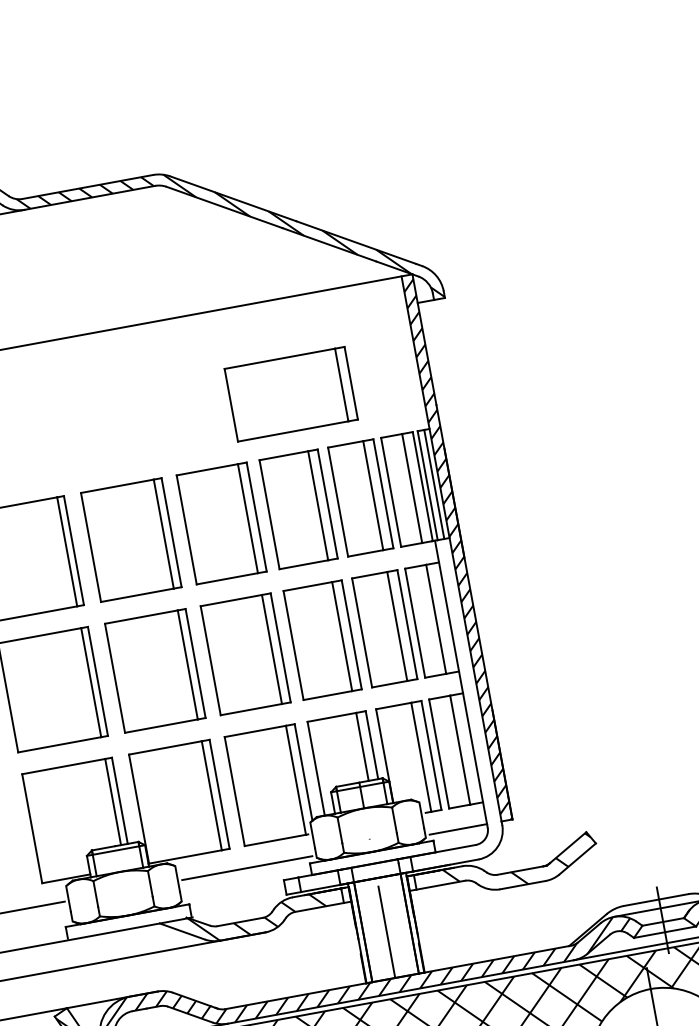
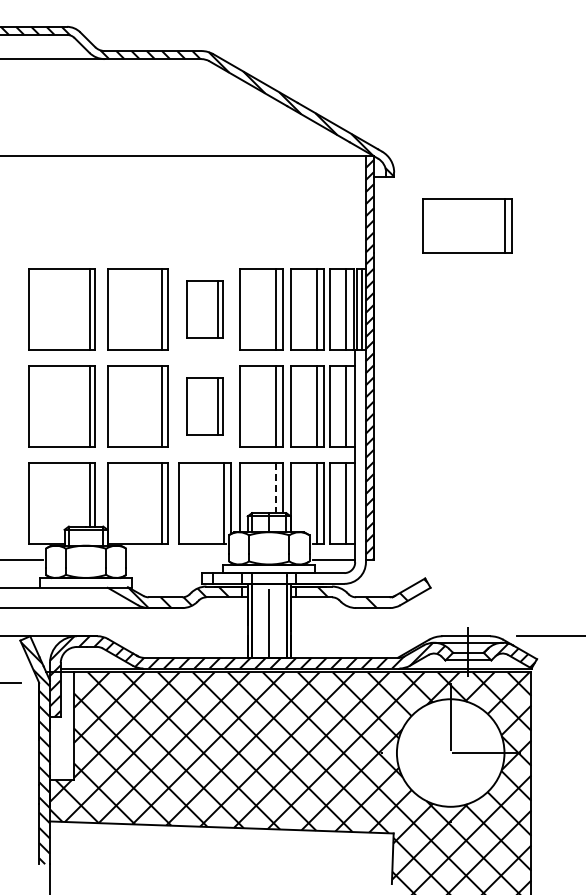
part: (291, 393) -> (467, 225), moved
part: (221, 523) -> (204, 309), size x0.7
part: (245, 654) -> (204, 406), size x0.7
line: (363, 747) -> (276, 488), solid -> dashed
line: (246, 867) -> (177, 559), removed

